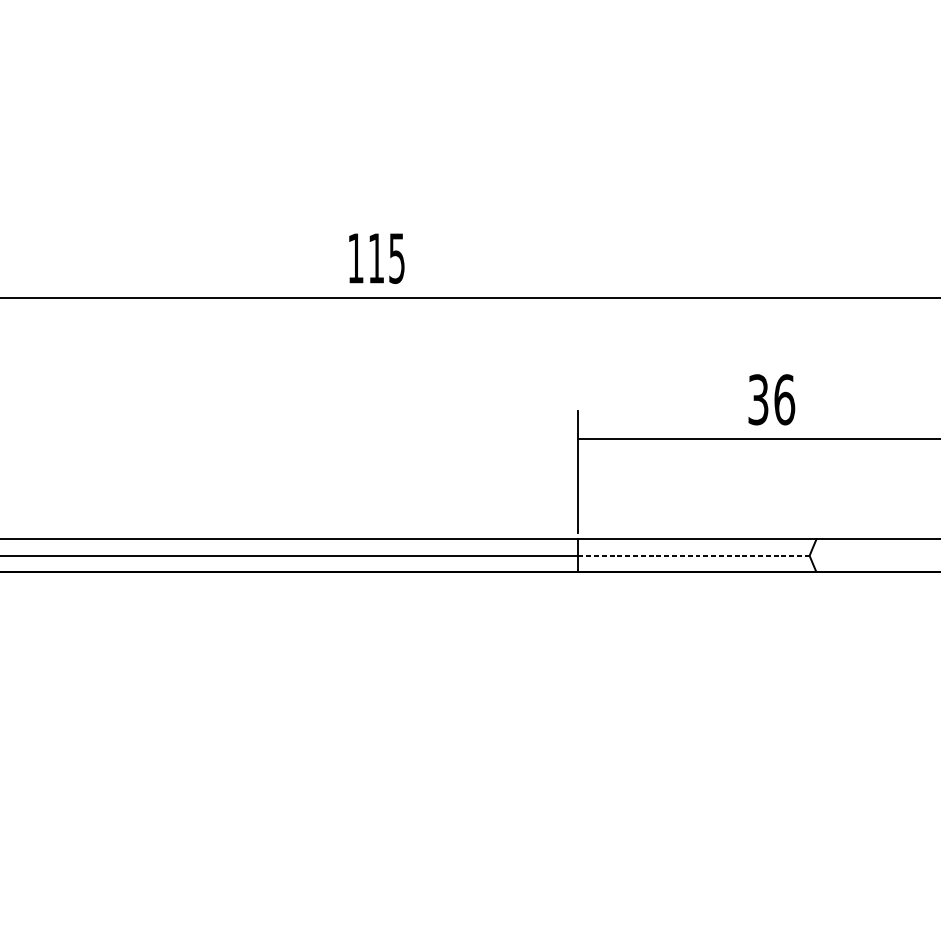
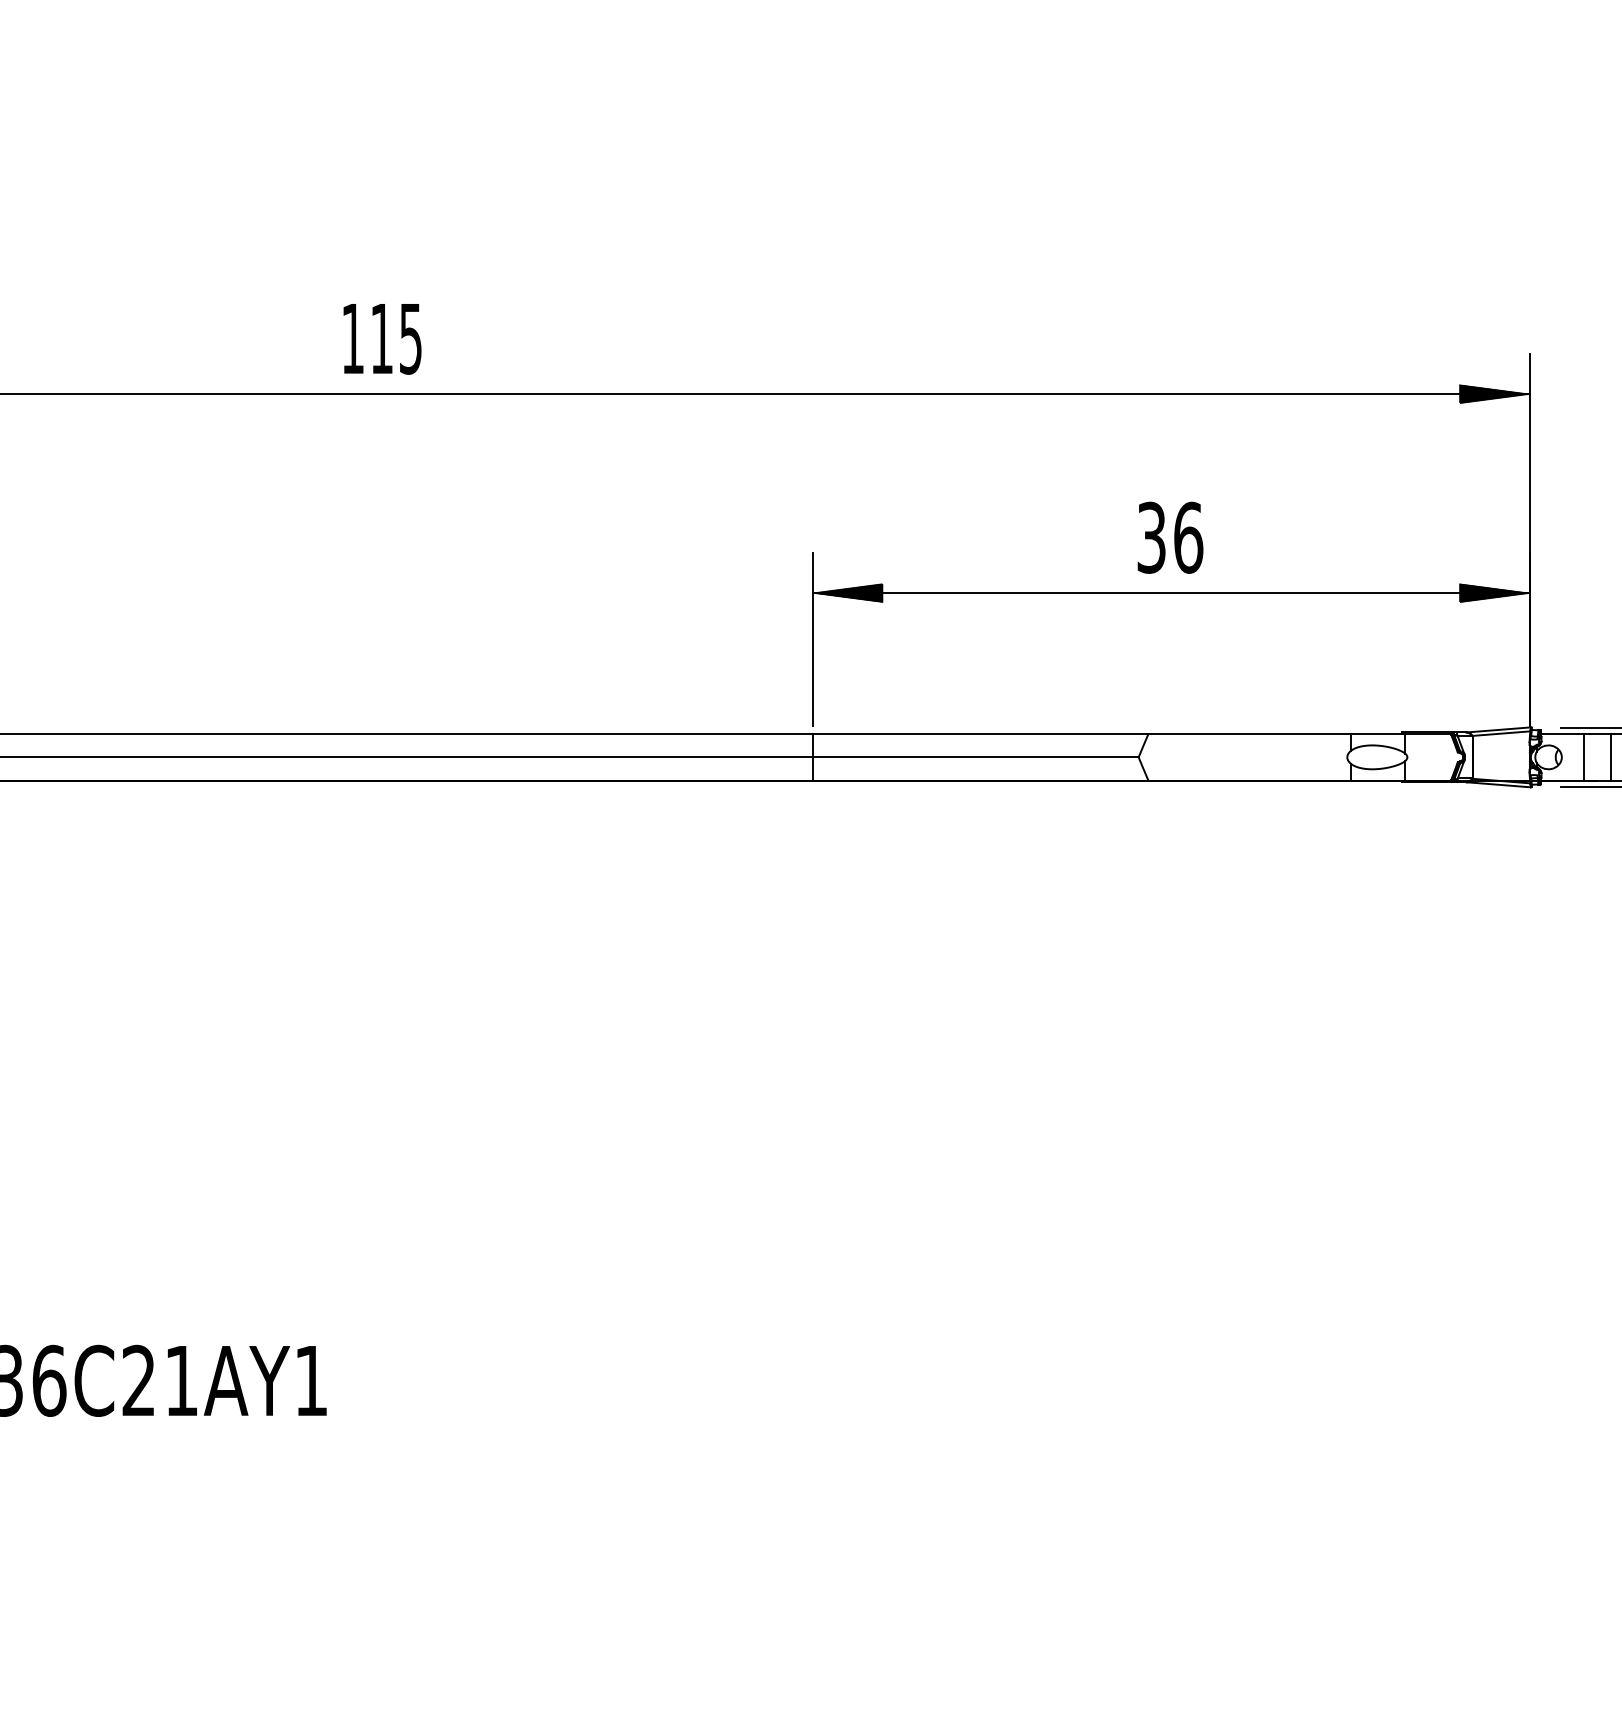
text: (376, 258) -> (382, 339), moved
text: (771, 399) -> (1170, 537), moved
hatch: (602, 439) -> (847, 593), added
line: (693, 555) -> (975, 757), dashed -> solid

